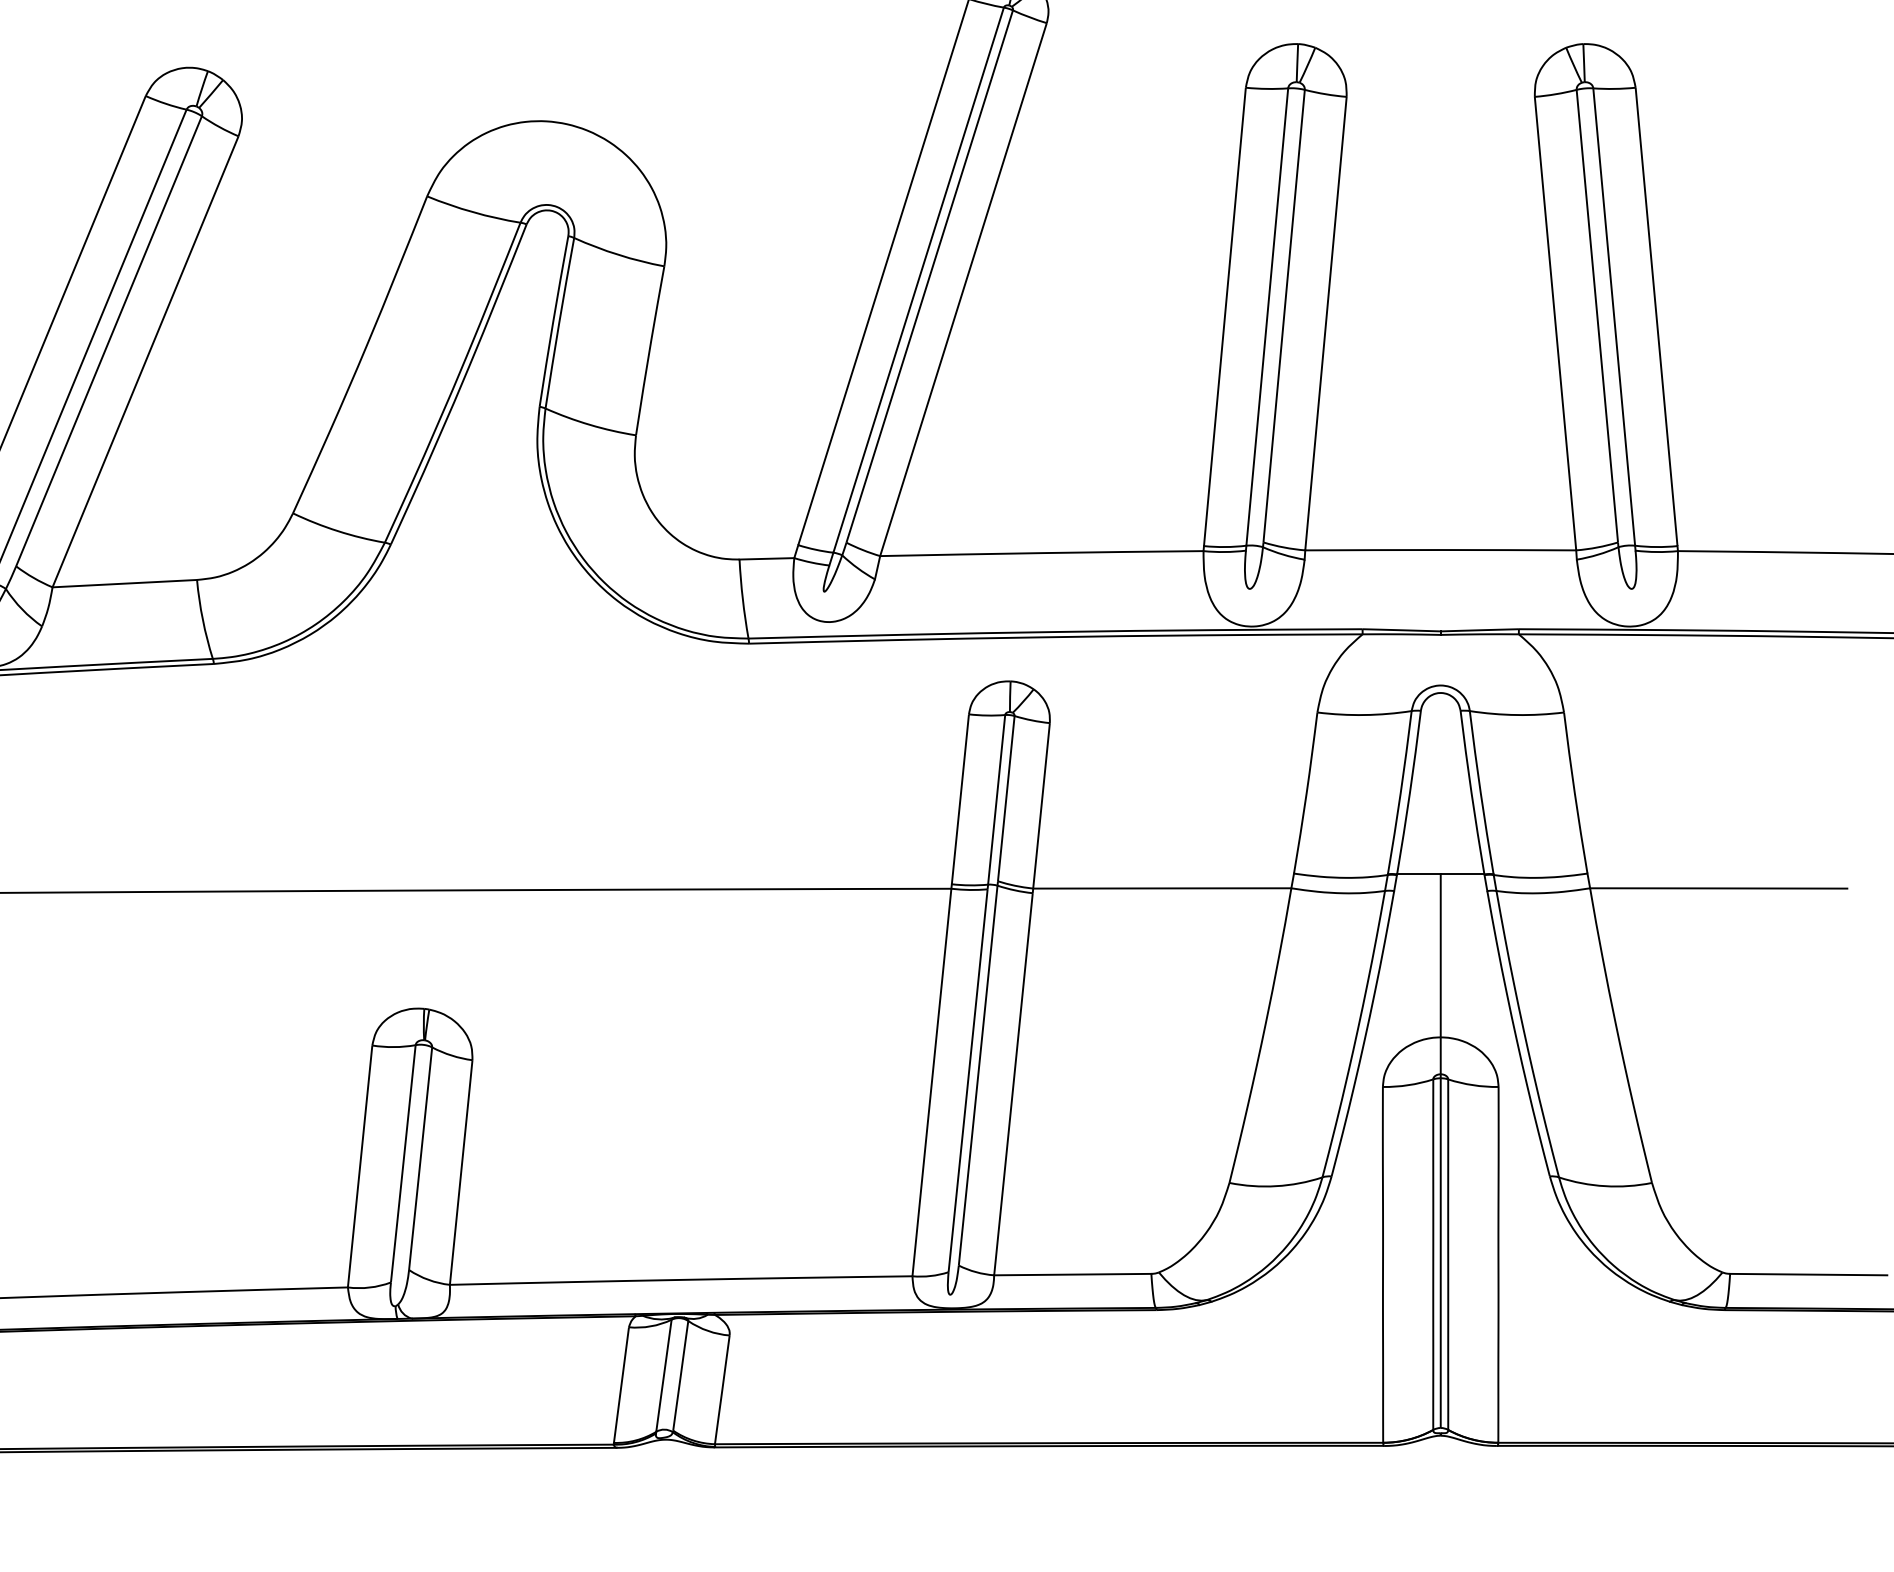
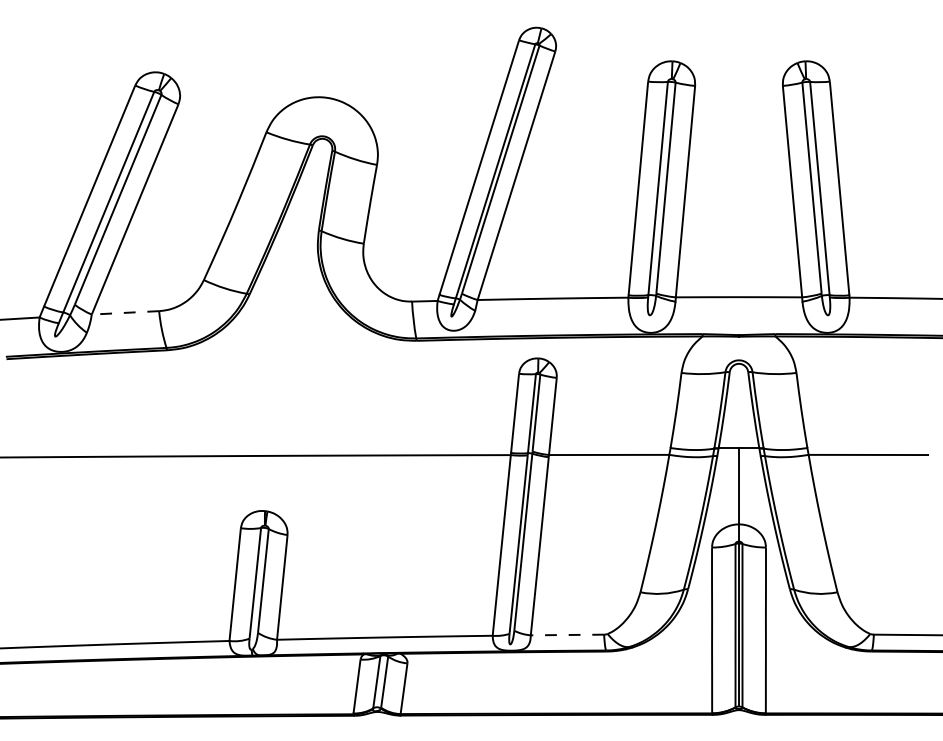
line: (124, 582) -> (125, 312), solid -> dashed
line: (1072, 1273) -> (567, 634), solid -> dashed

